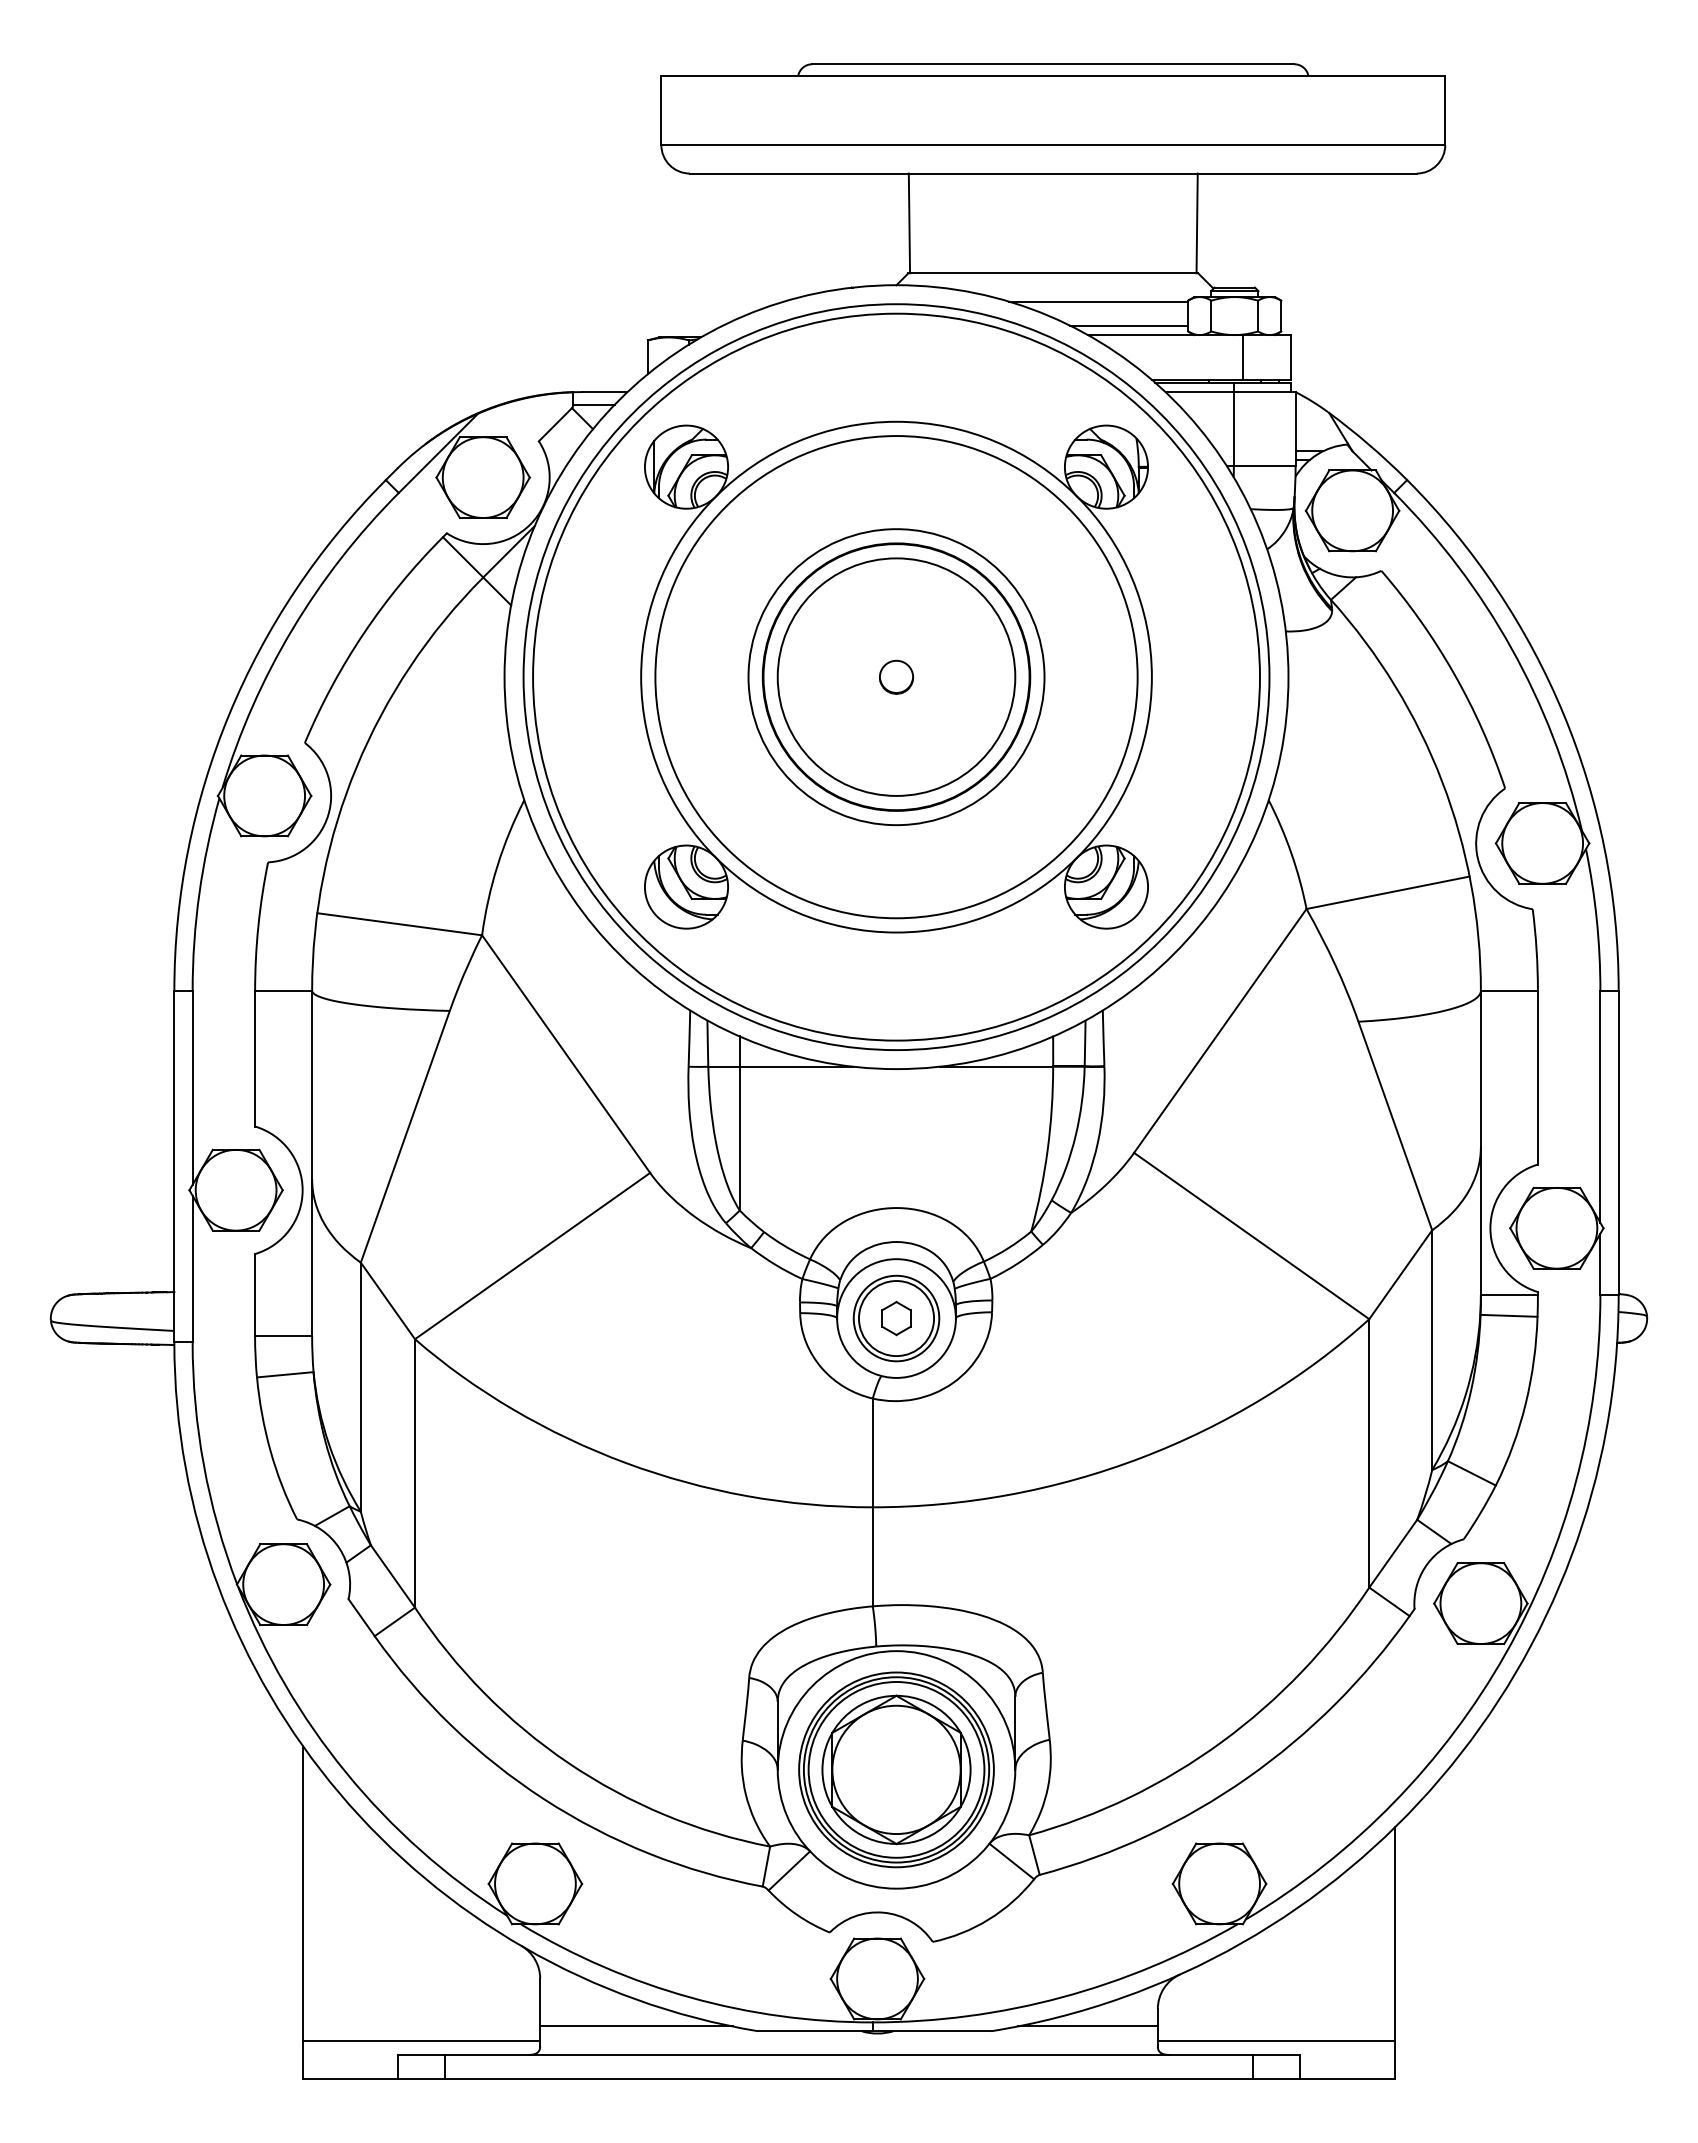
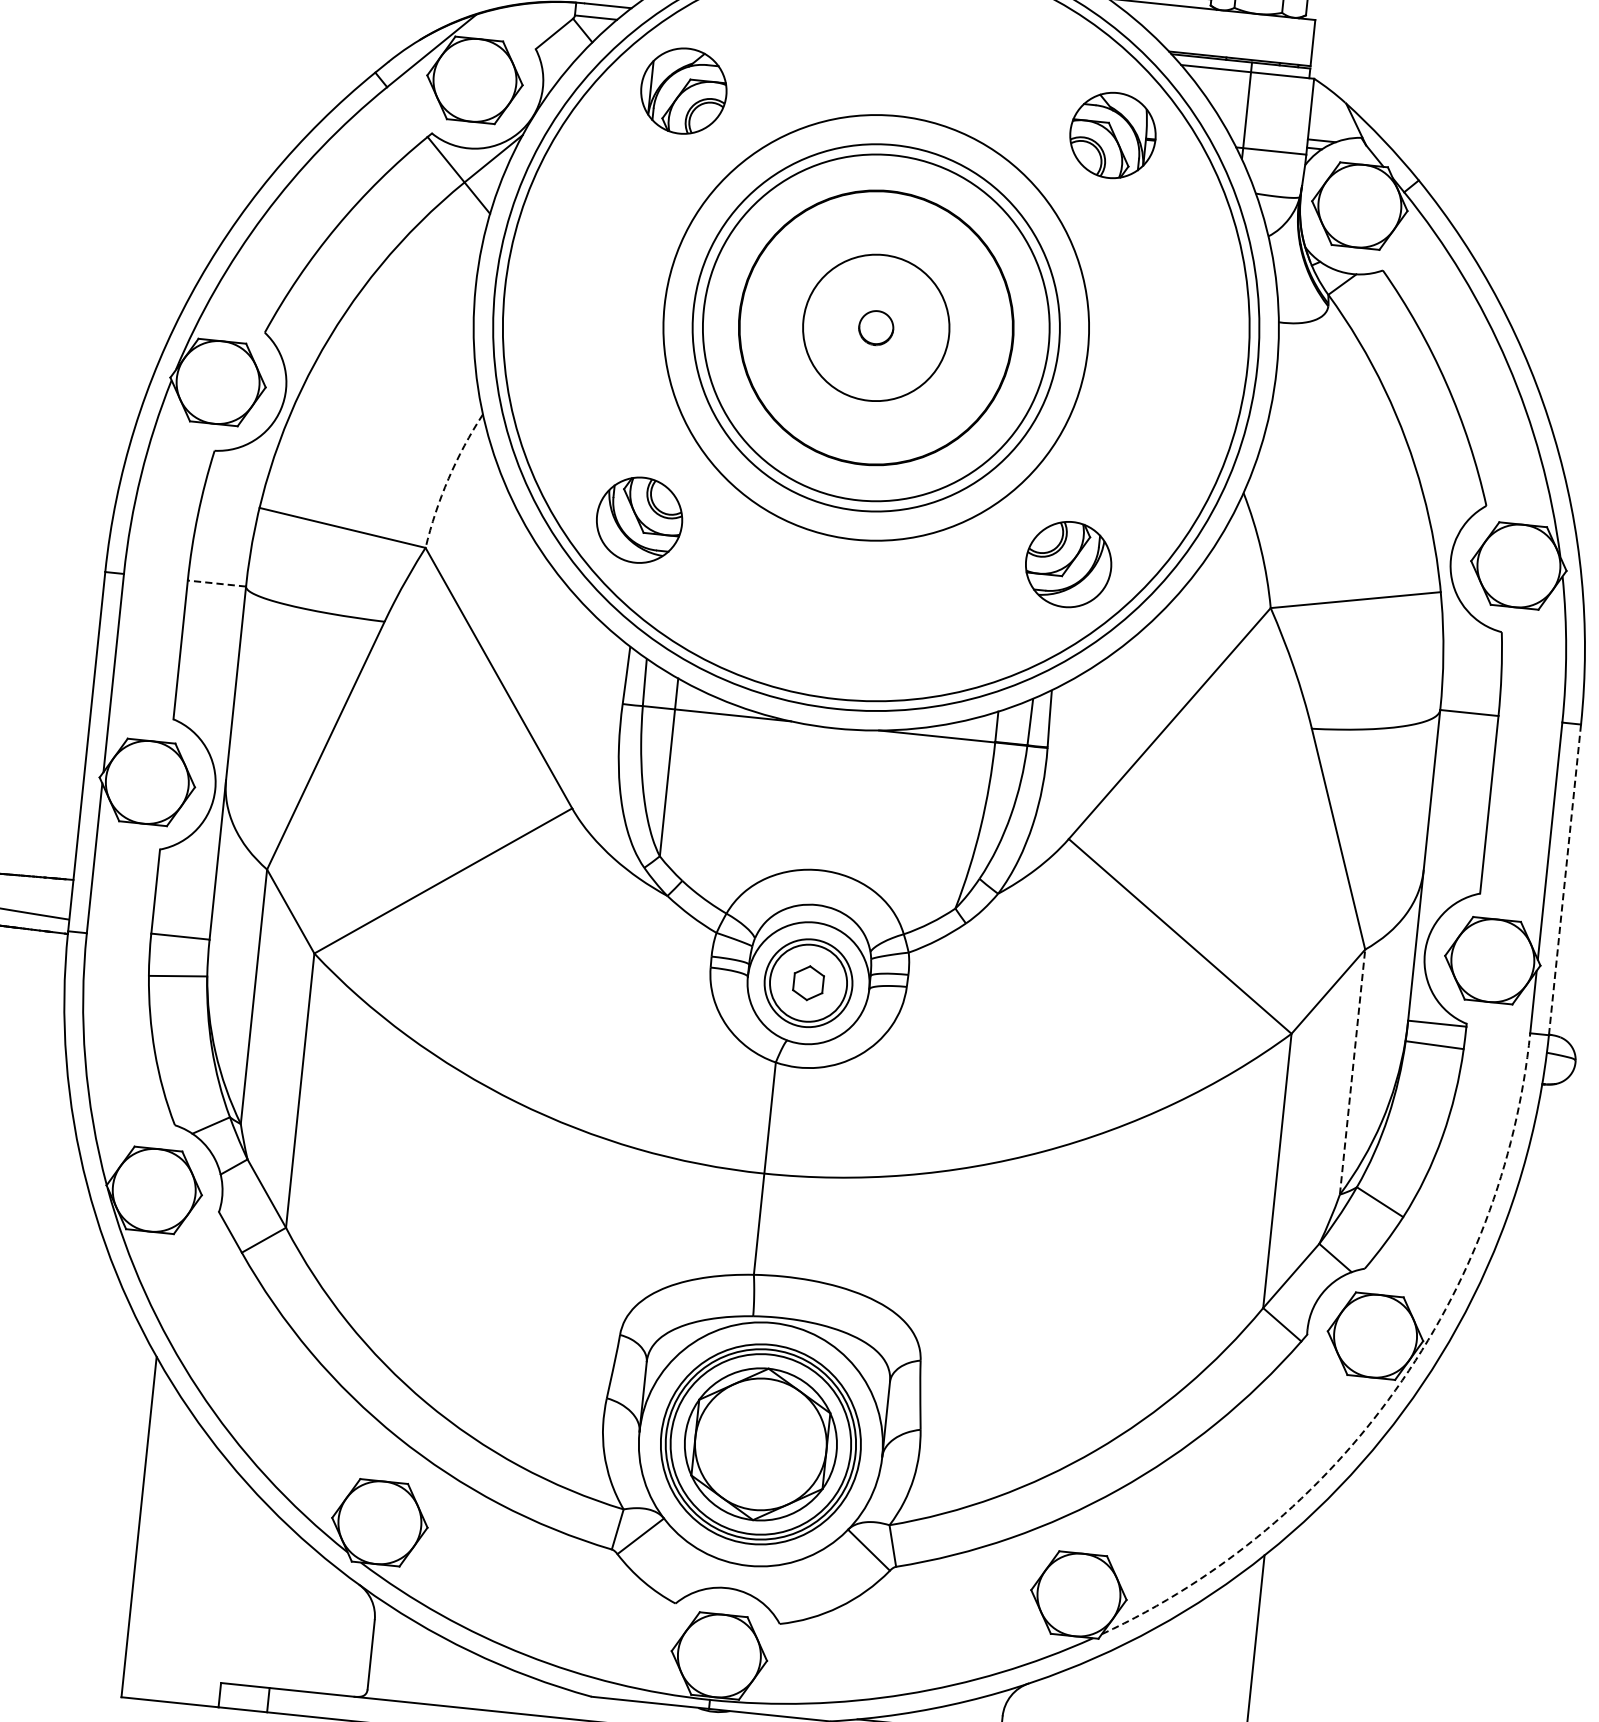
line: (1243, 357) -> (1264, 37), removed
circle: (896, 676) -> (876, 327), size x0.6
circle: (896, 676) -> (876, 327), size x0.7
circle: (896, 677) -> (876, 328), size x0.7
circle: (896, 677) -> (876, 328), size x1.4
arc: (497, 866) -> (448, 479), solid -> dashed
line: (283, 990) -> (216, 583), solid -> dashed
line: (1618, 1143) -> (1564, 880), solid -> dashed
line: (1432, 1350) -> (1352, 1072), solid -> dashed
arc: (1505, 1653) -> (1395, 1389), solid -> dashed
line: (636, 2026) -> (468, 1679), removed
line: (421, 2040) -> (246, 1670), removed

